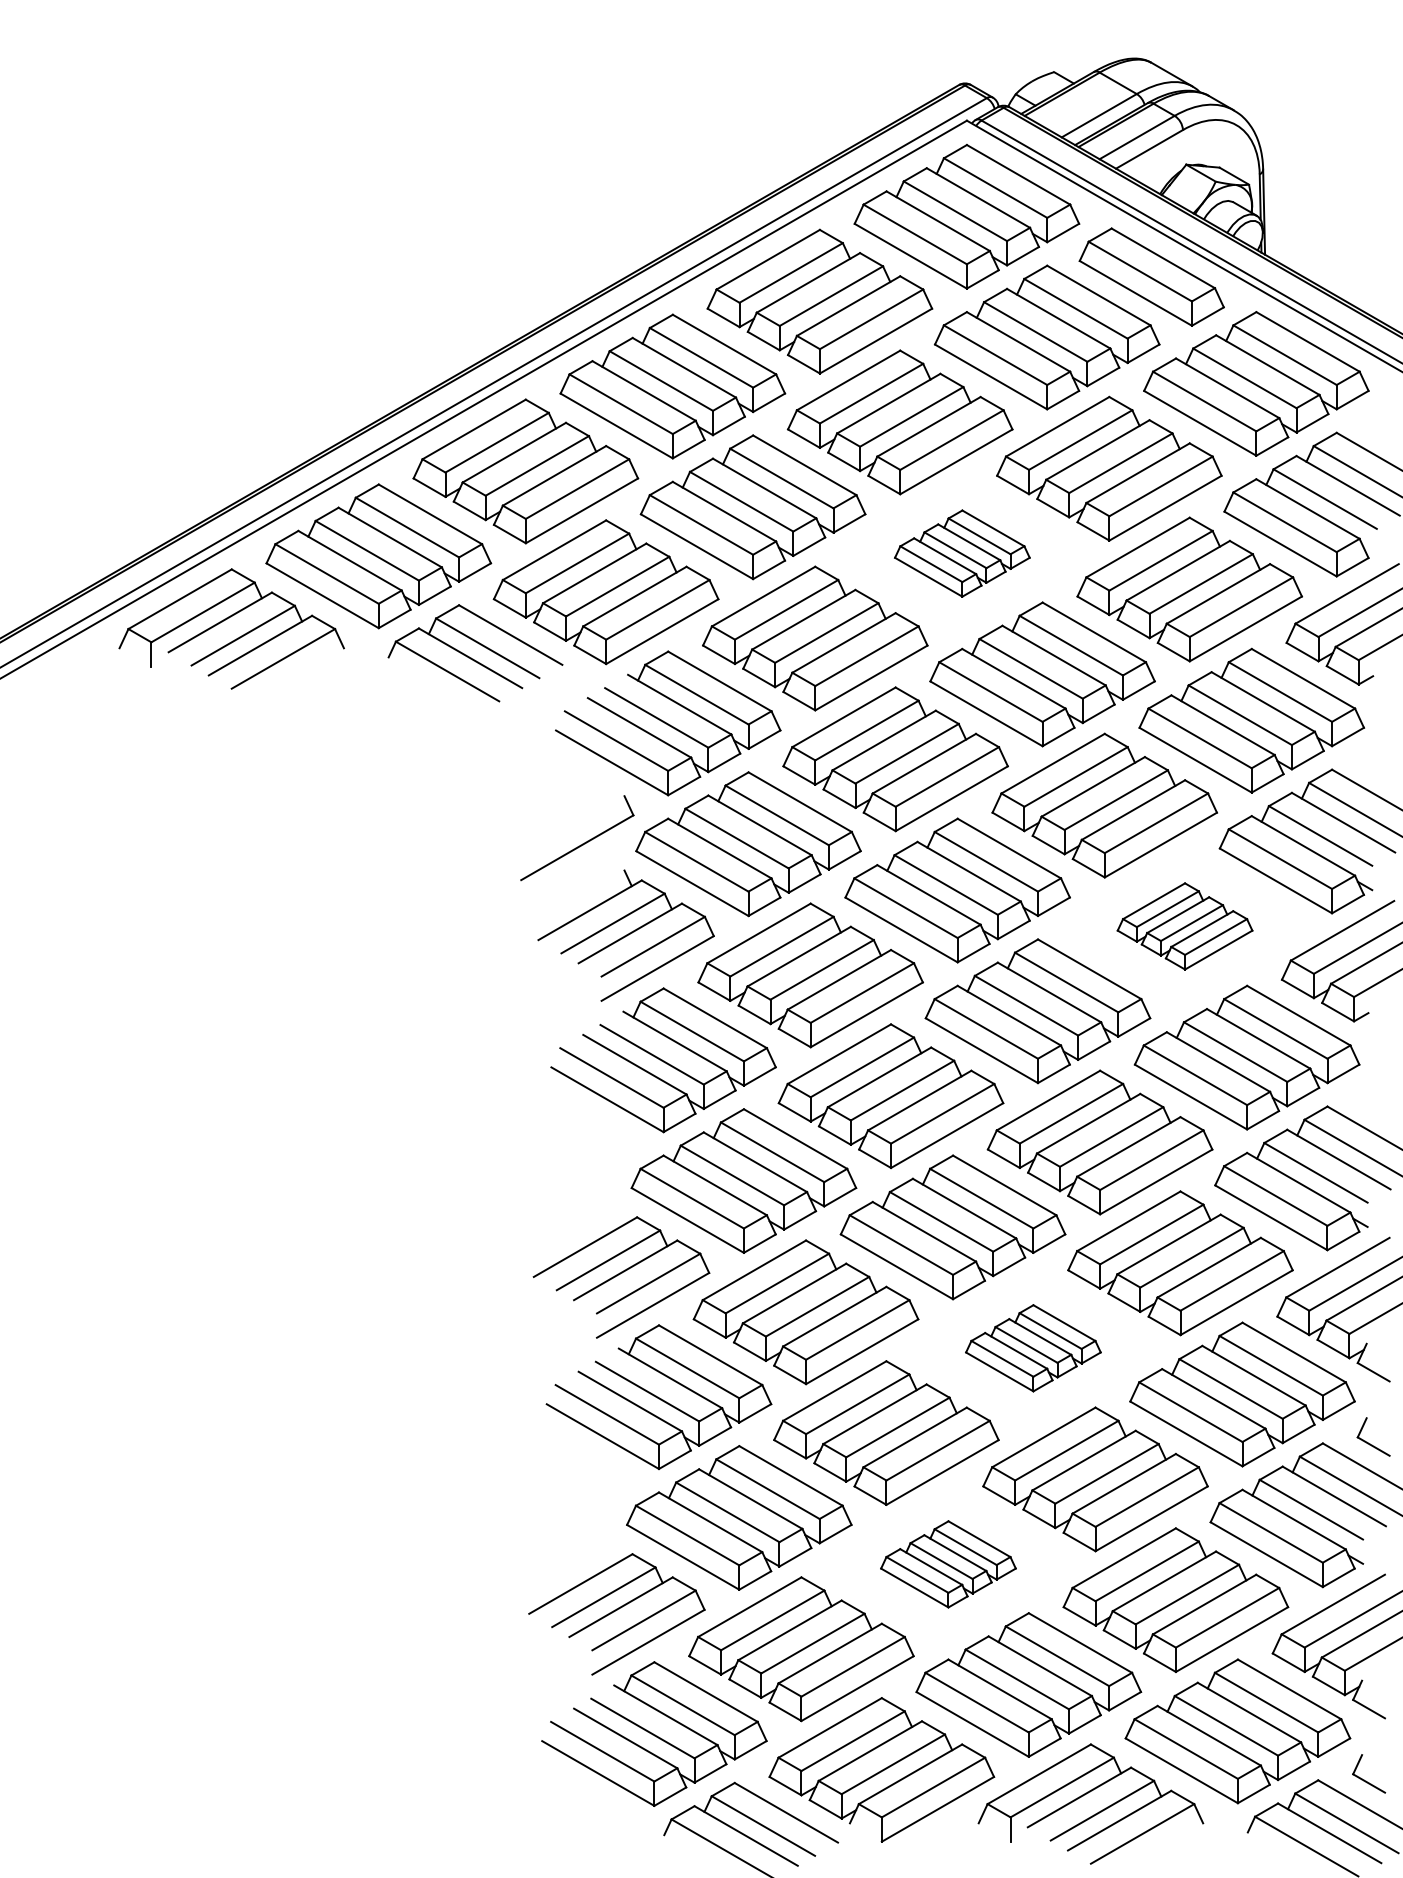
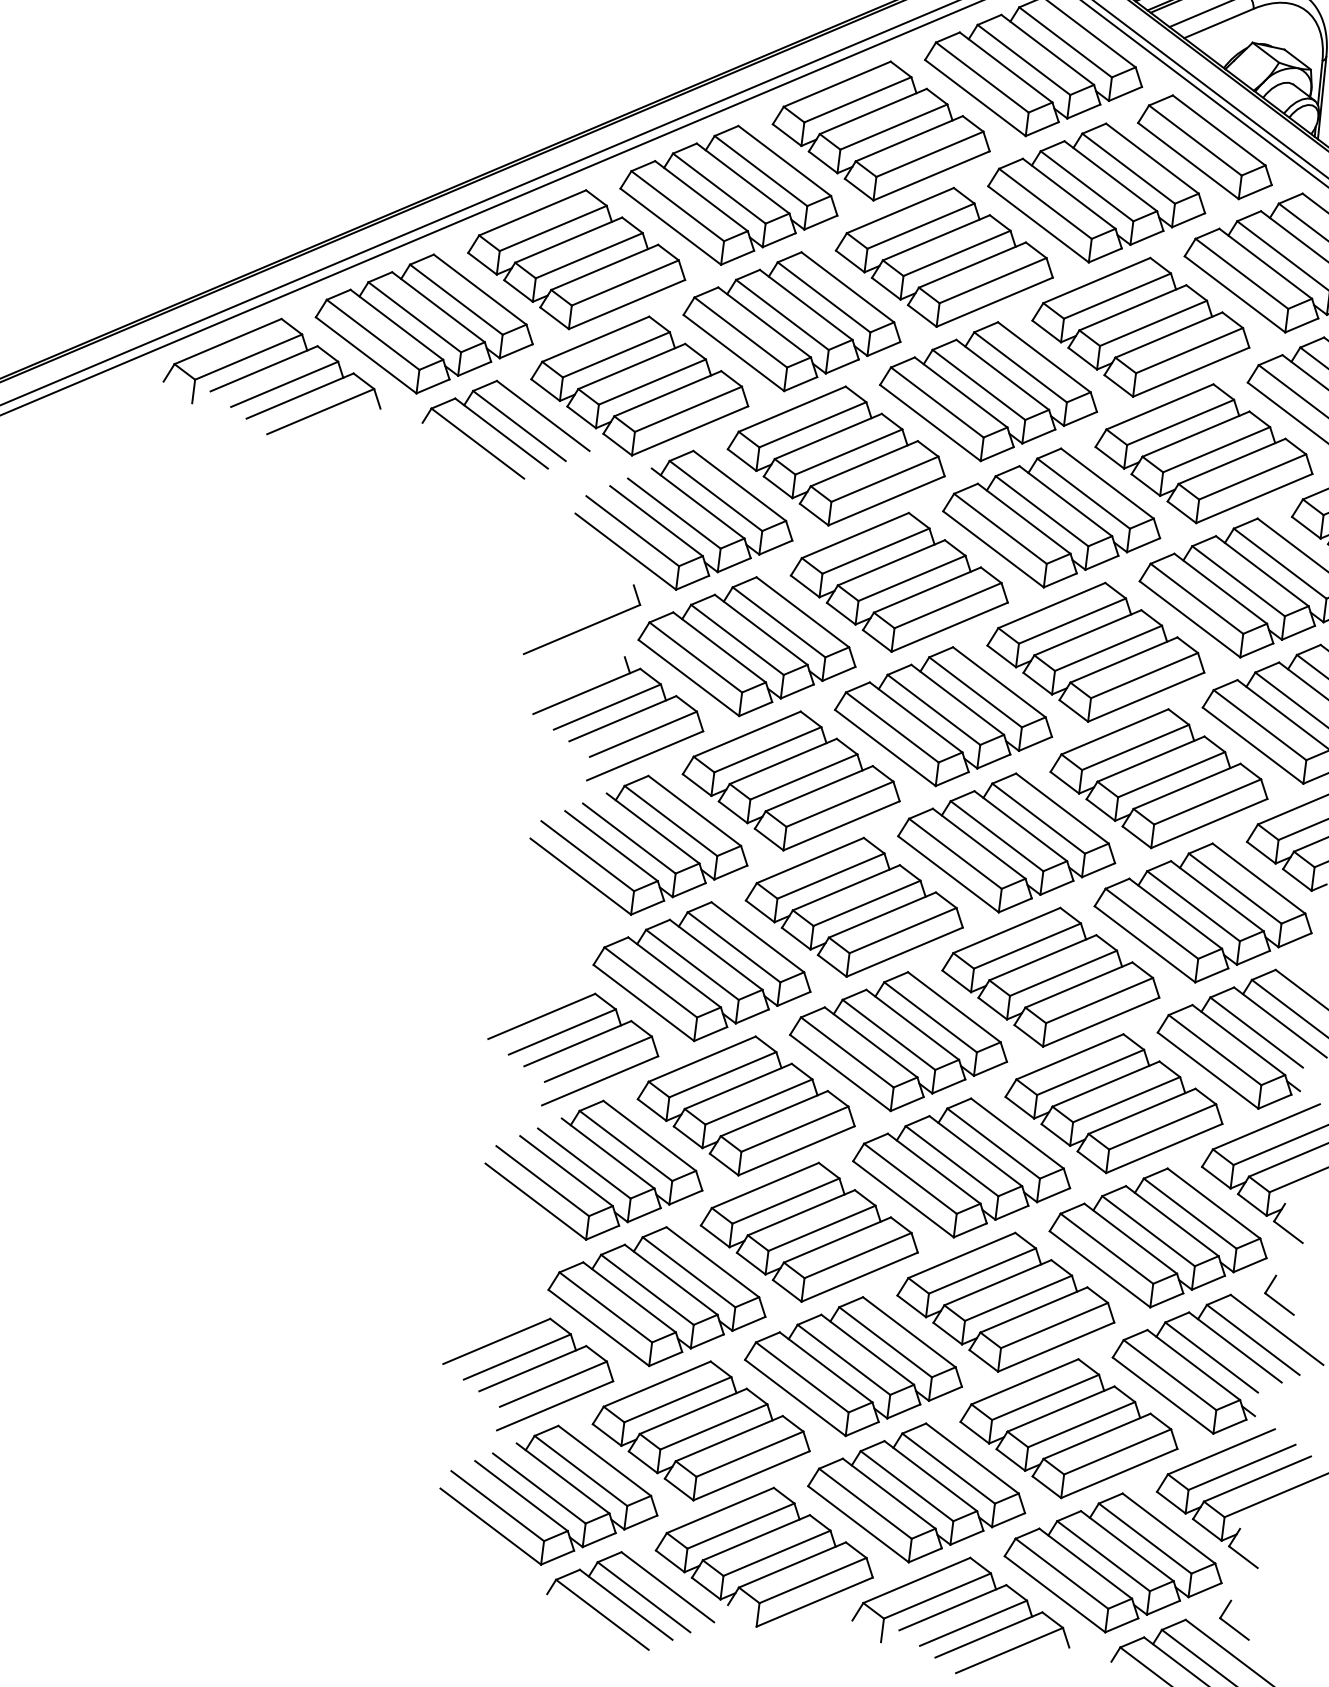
part: (962, 553) -> (989, 391), size x1.67
part: (1184, 926) -> (1159, 778), size x1.67
part: (1033, 1348) -> (962, 1168), size x1.67
part: (948, 1564) -> (854, 1366), size x1.67

